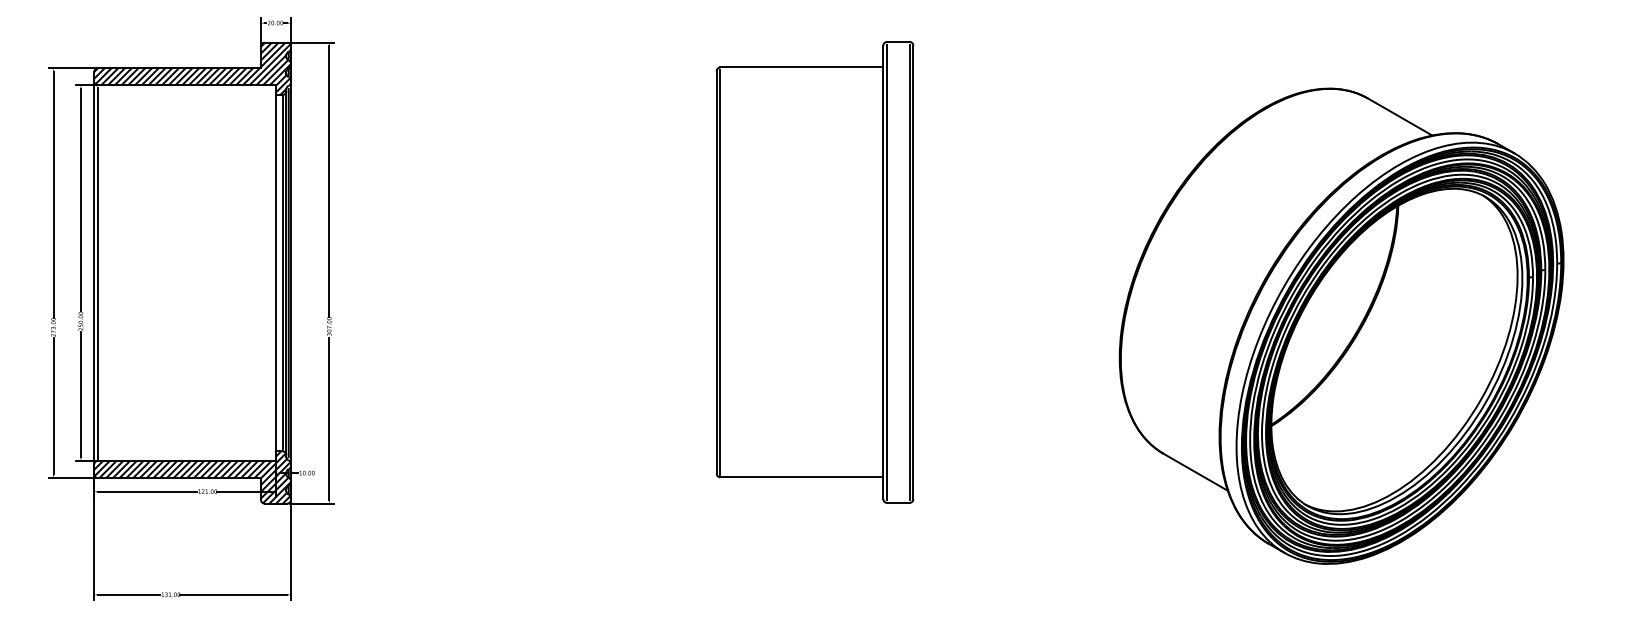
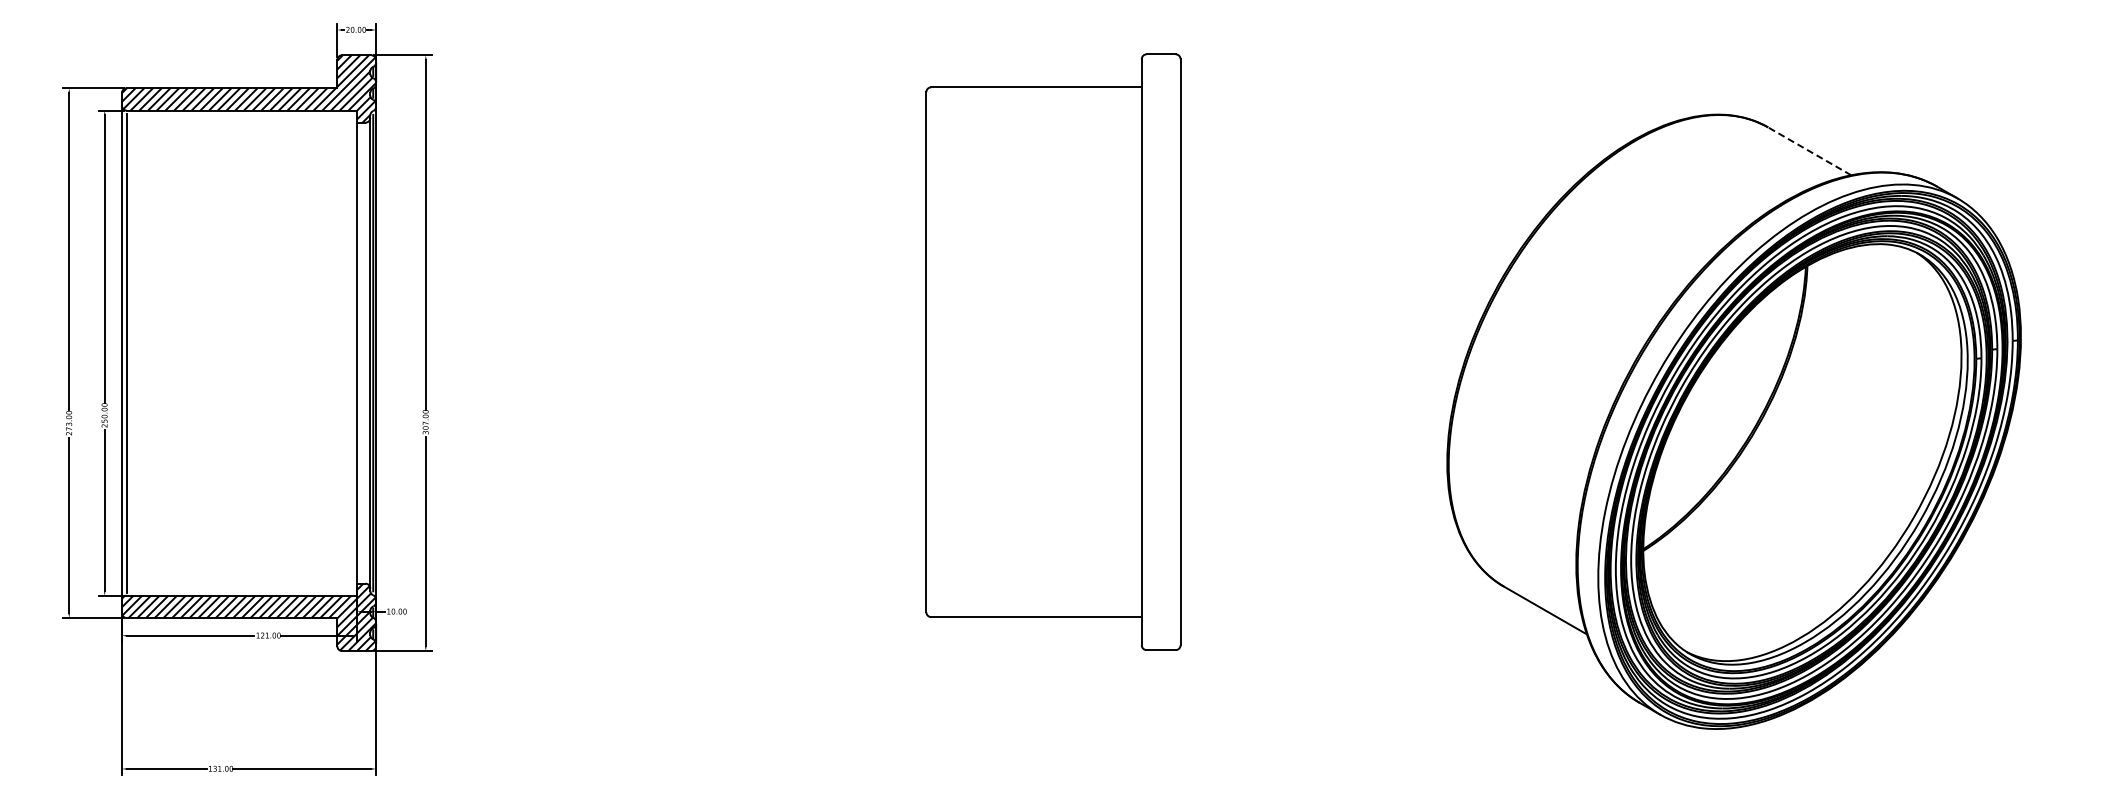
line: (1399, 117) -> (1809, 151), solid -> dashed
line: (720, 271) -> (931, 351), removed
line: (282, 272) -> (365, 352), removed
line: (887, 272) -> (1146, 352), removed
line: (909, 272) -> (1175, 352), removed

